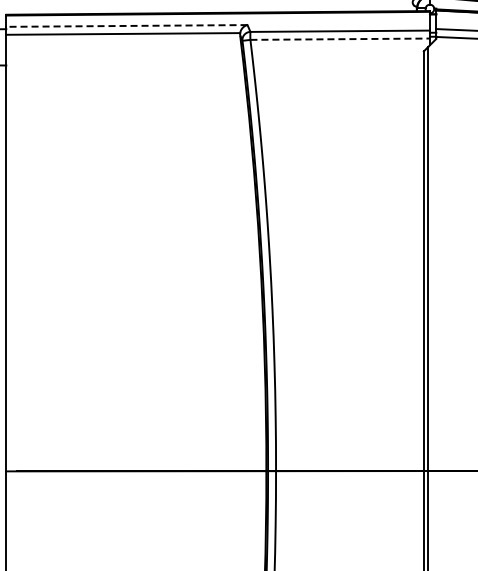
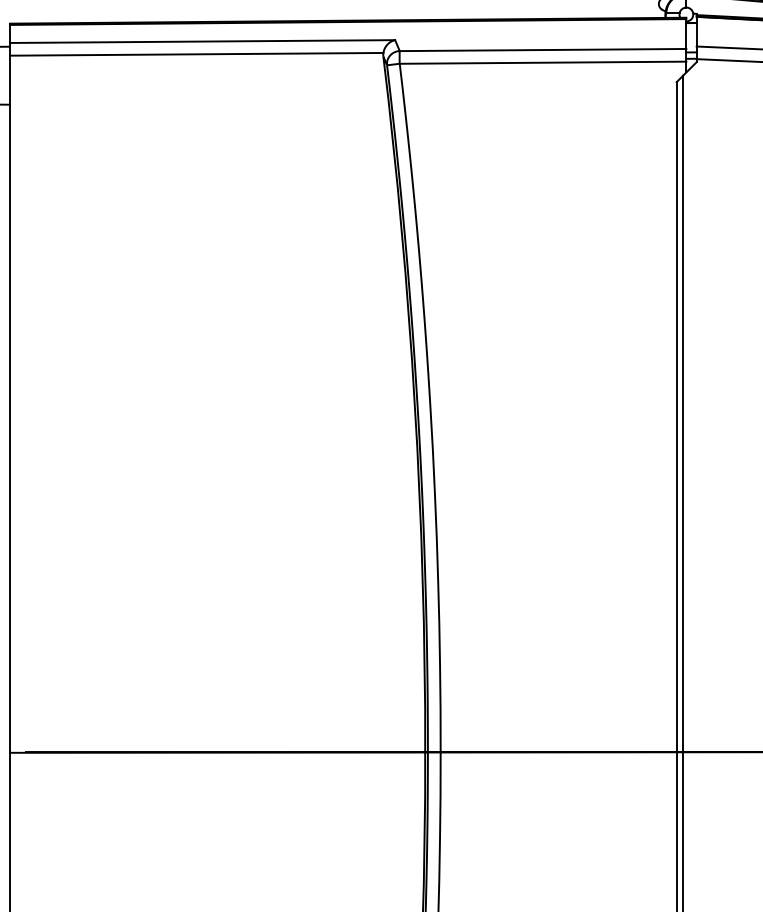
line: (126, 25) -> (201, 40), dashed -> solid
line: (340, 39) -> (543, 63), dashed -> solid

